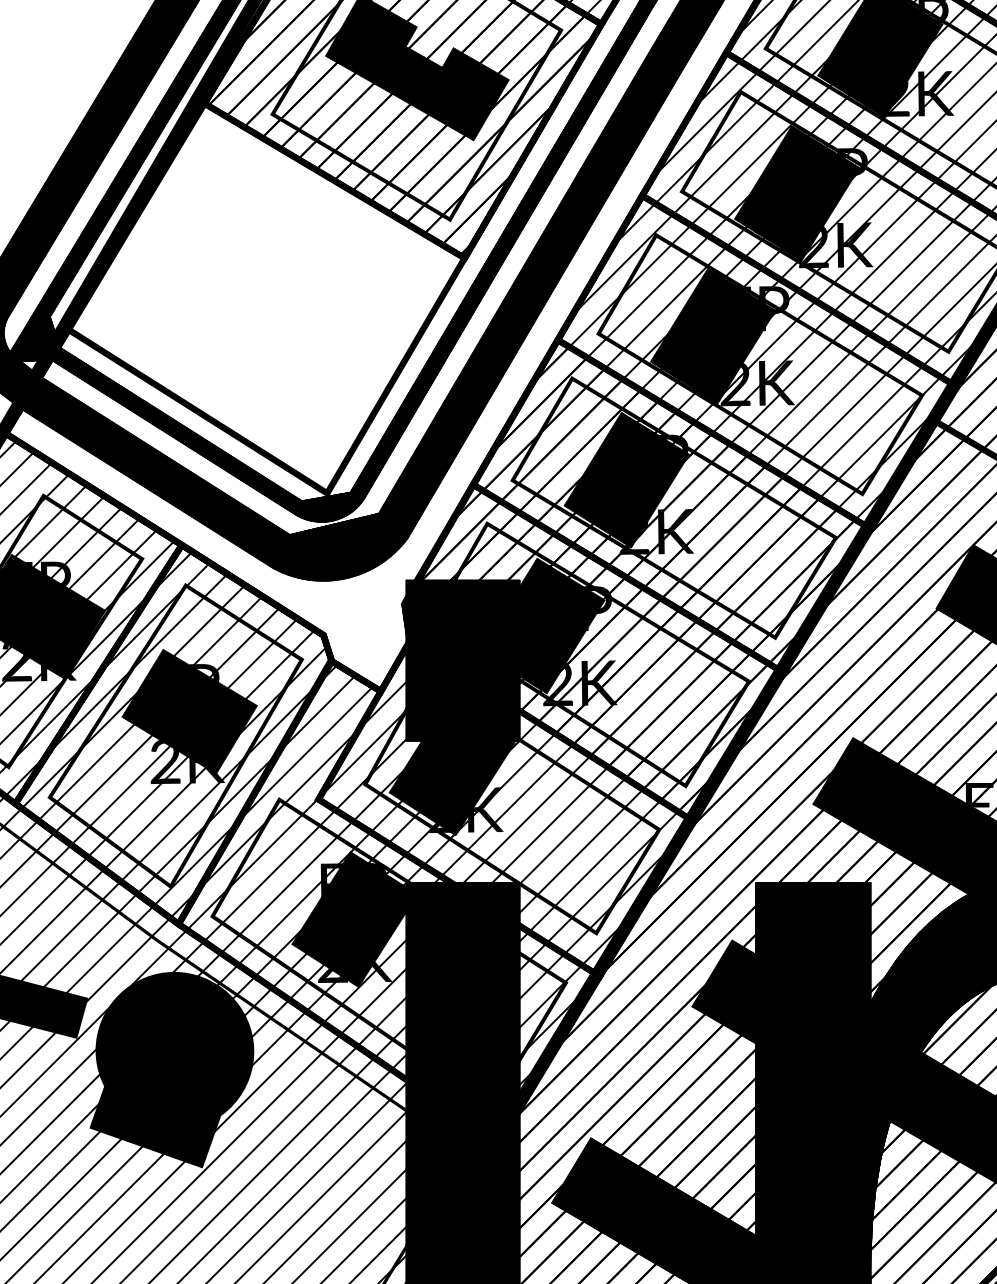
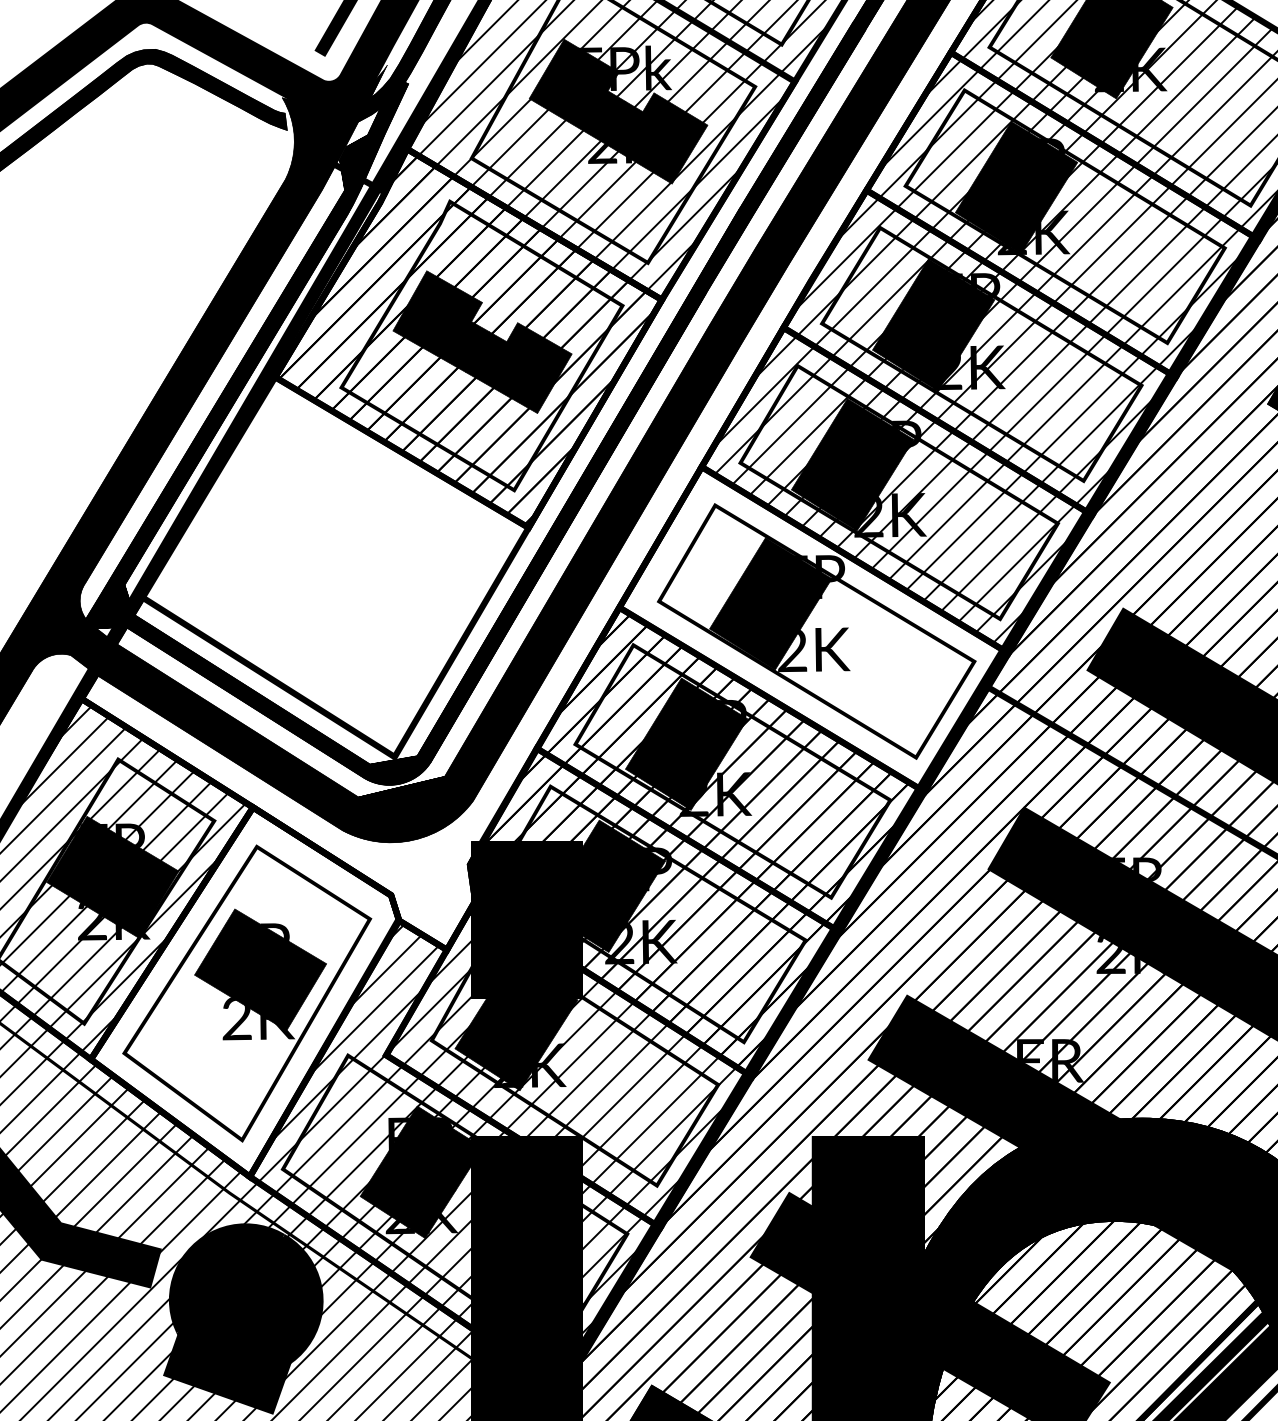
hatch: (761, 361) -> (817, 628), removed
hatch: (174, 733) -> (245, 991), removed

